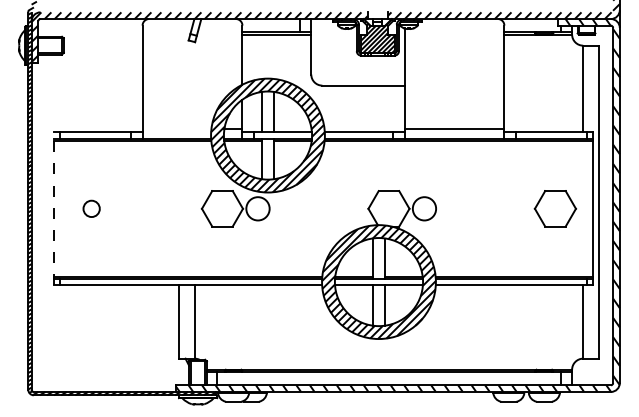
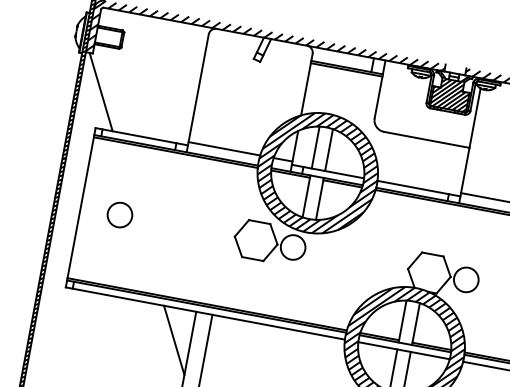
line: (52, 97) -> (101, 91), added
line: (176, 129) -> (223, 149), added
line: (53, 208) -> (80, 207), dashed -> solid
circle: (91, 208) -> (120, 214), size x1.43
line: (163, 315) -> (174, 340), added

